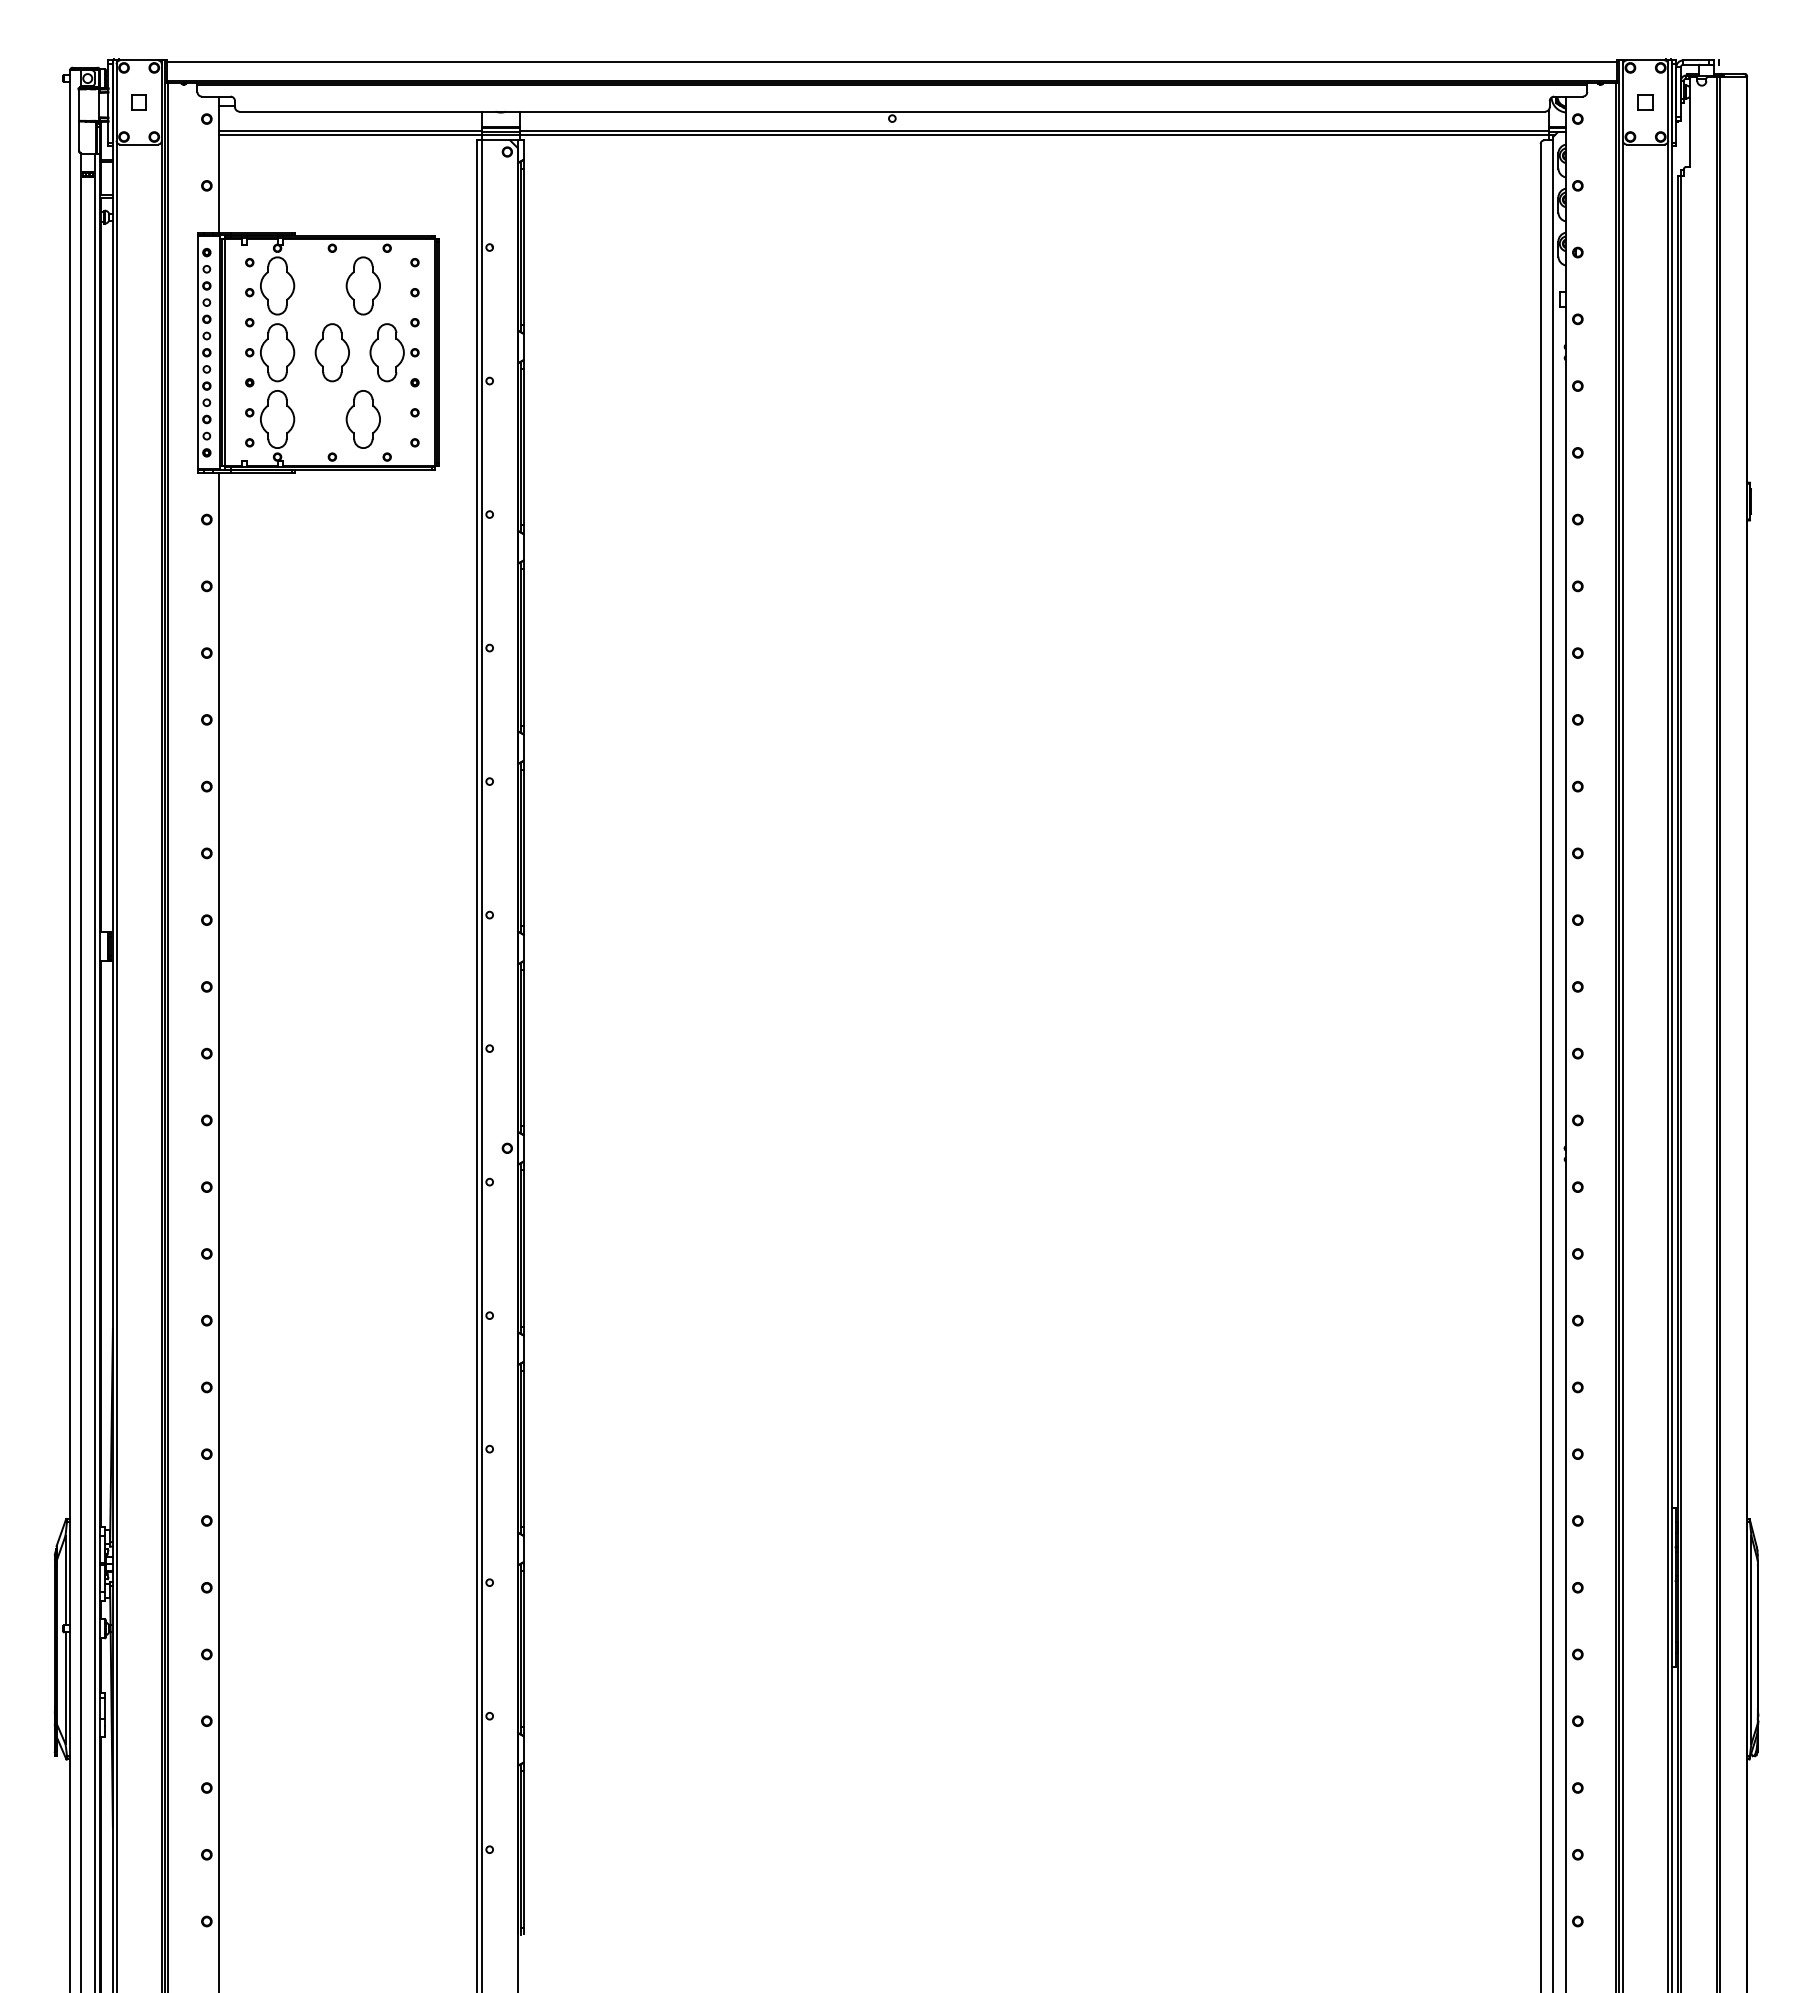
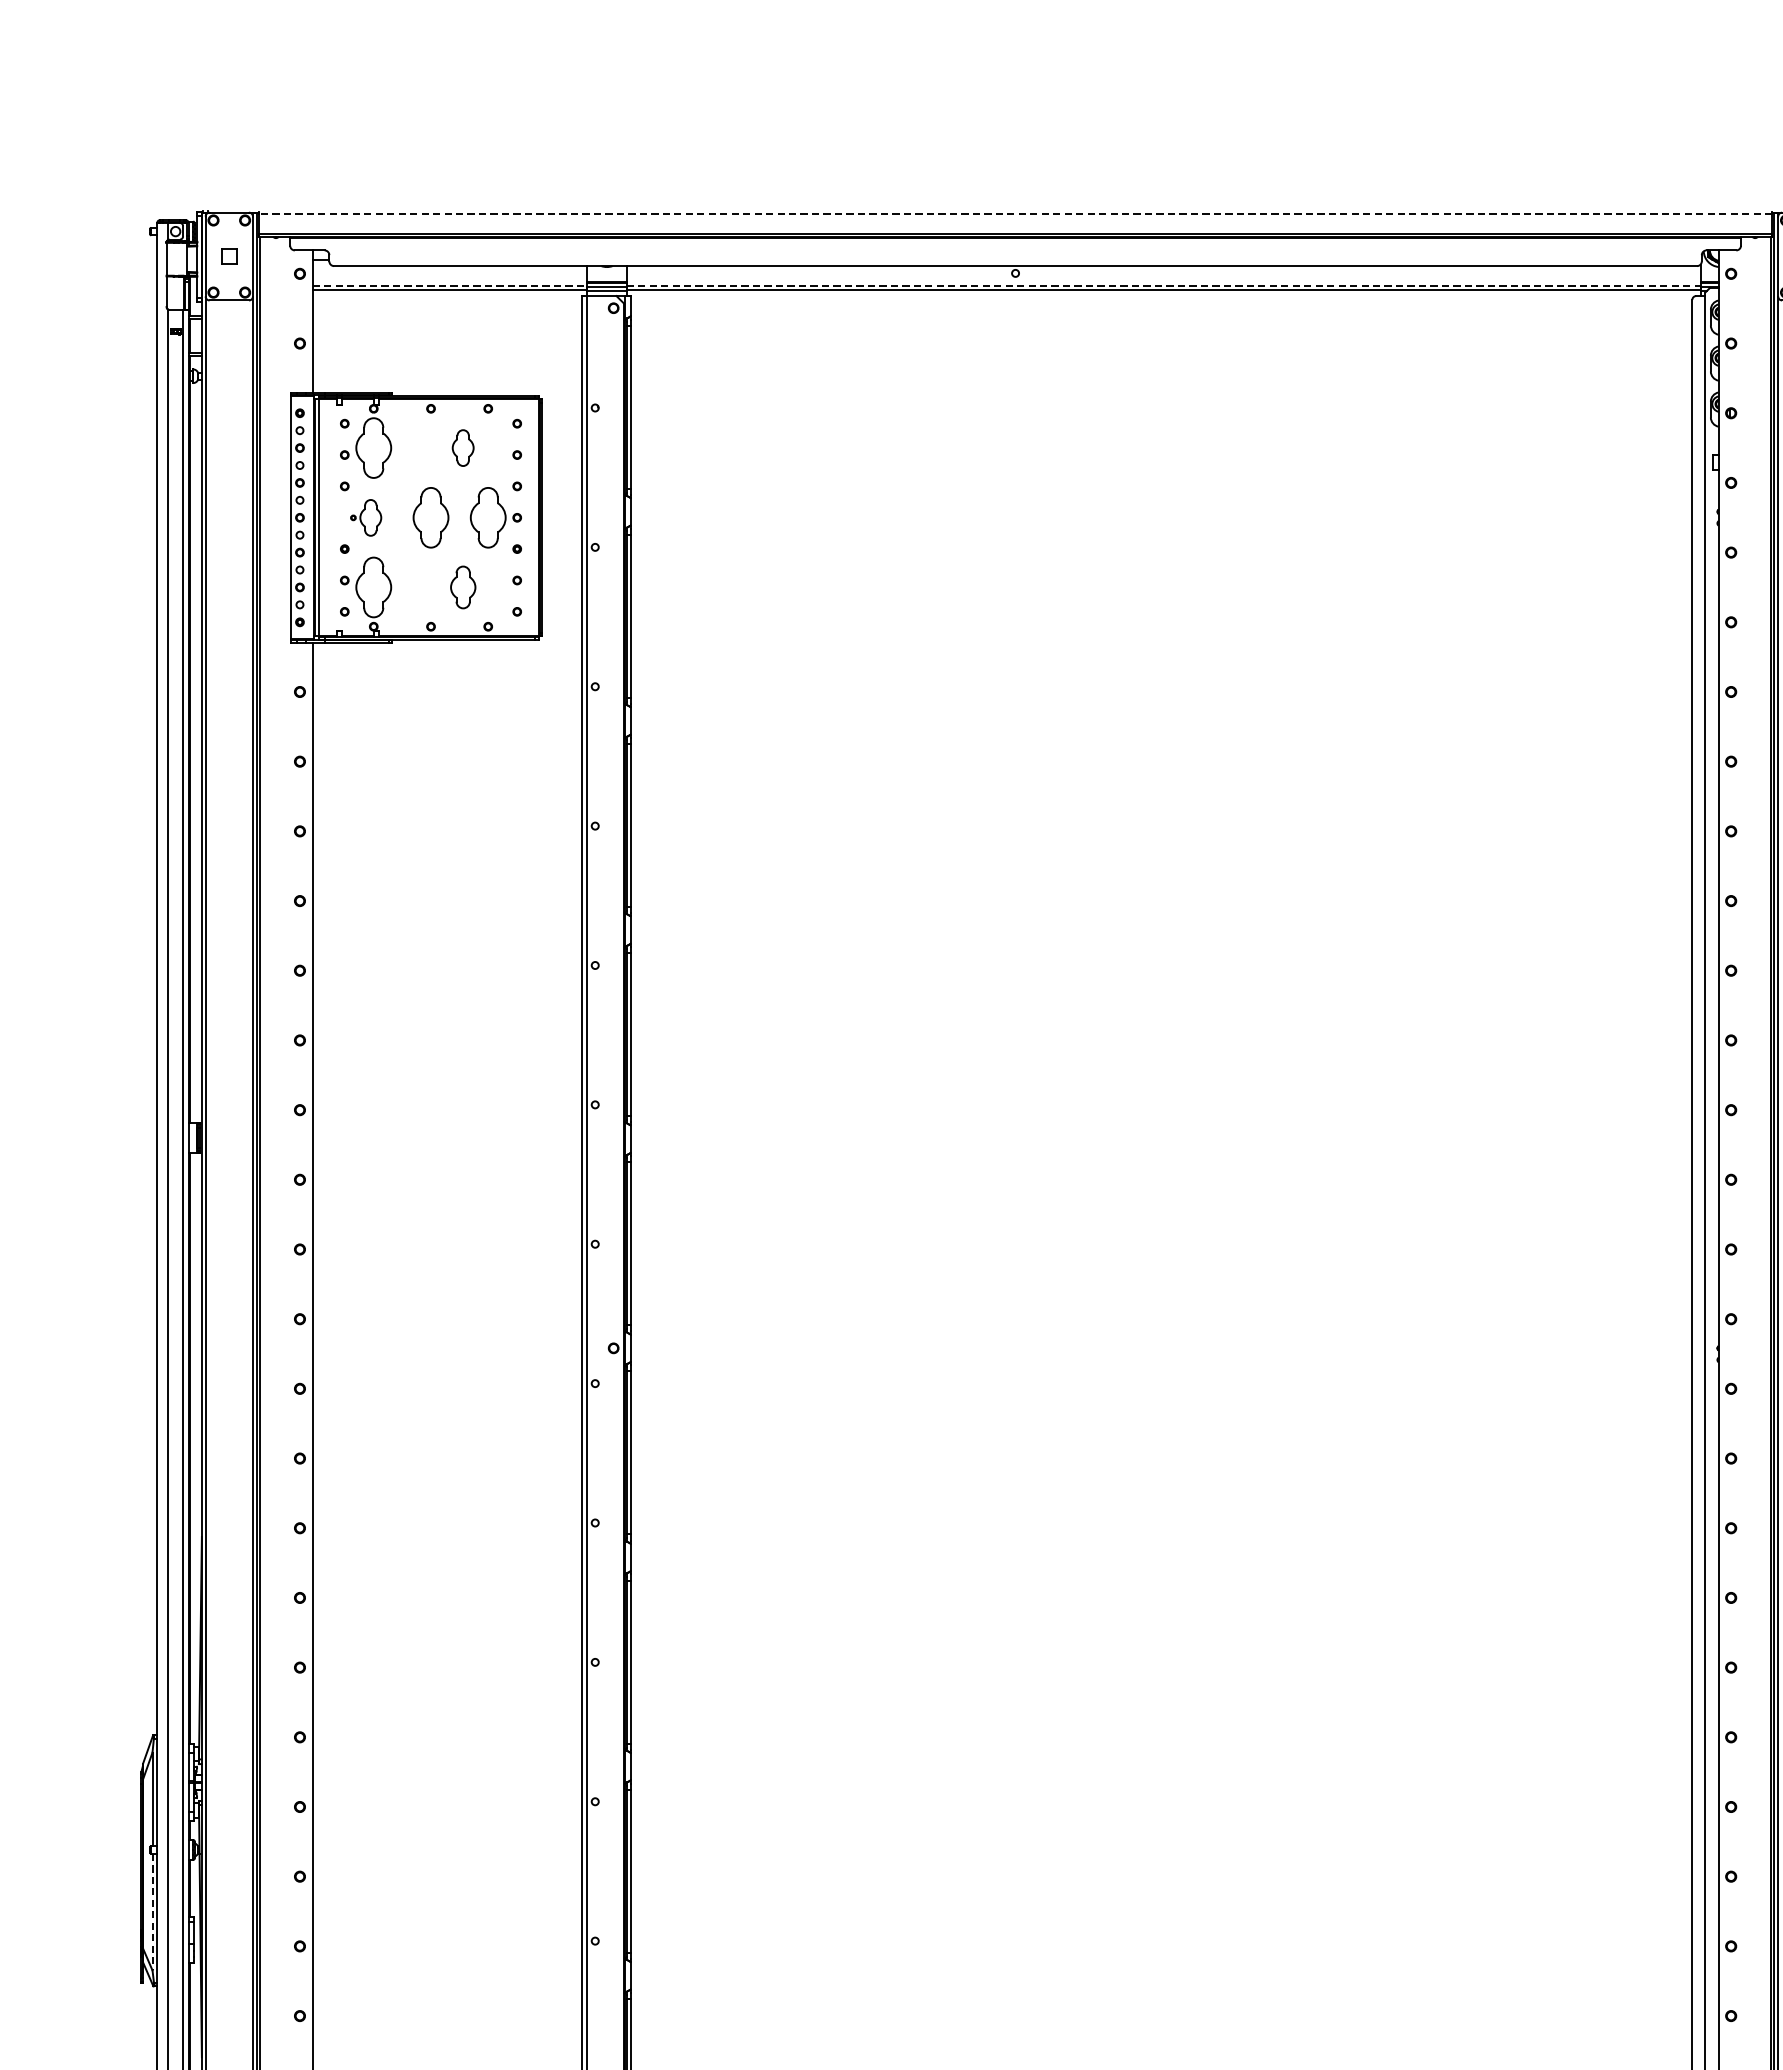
line: (892, 61) -> (1015, 213), solid -> dashed
line: (350, 130) -> (449, 285), solid -> dashed
line: (1034, 130) -> (1163, 285), solid -> dashed
part: (362, 285) -> (462, 447), size x0.6
part: (270, 352) -> (366, 517), size x0.6
part: (362, 419) -> (462, 587), size x0.7
line: (65, 1688) -> (152, 1912), solid -> dashed

